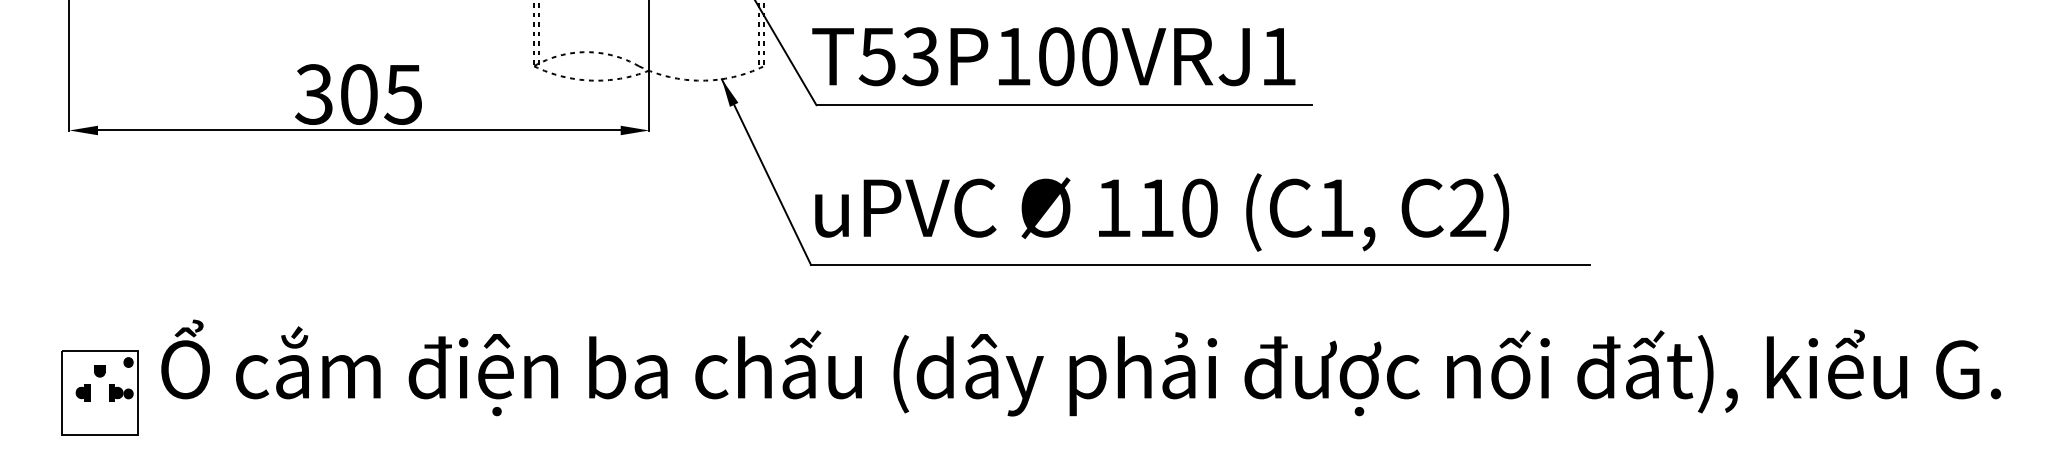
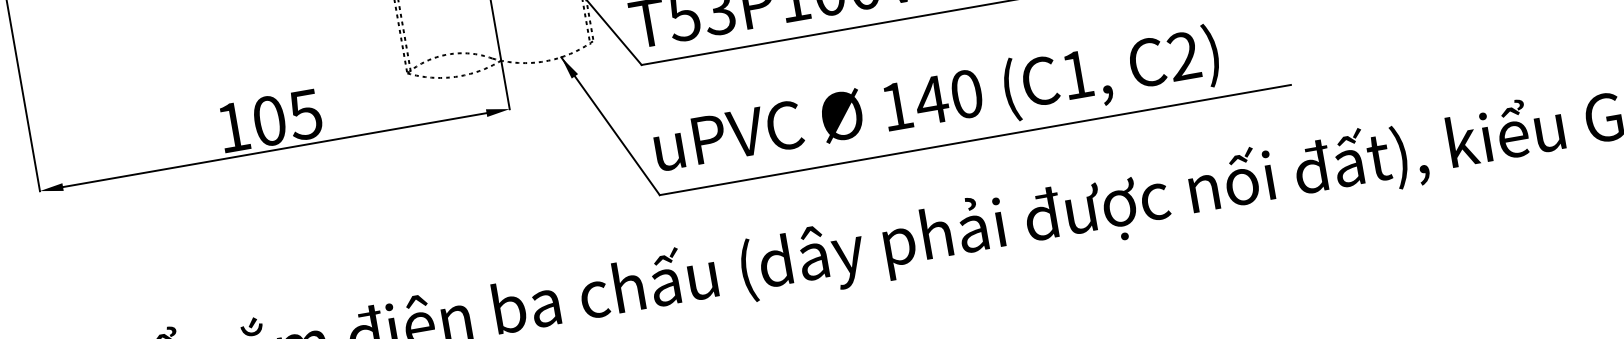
text: (313, 94) -> (232, 127), 305 -> 105
text: (1155, 207) -> (930, 99), 110 -> 140

